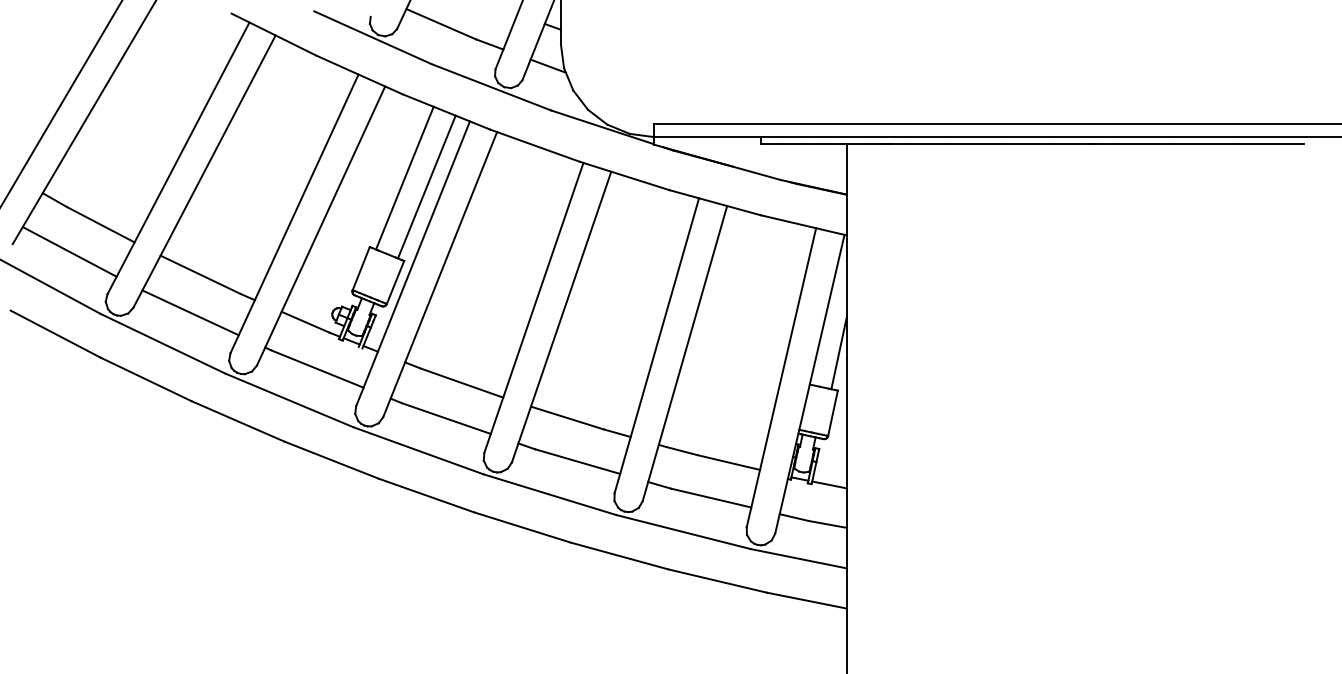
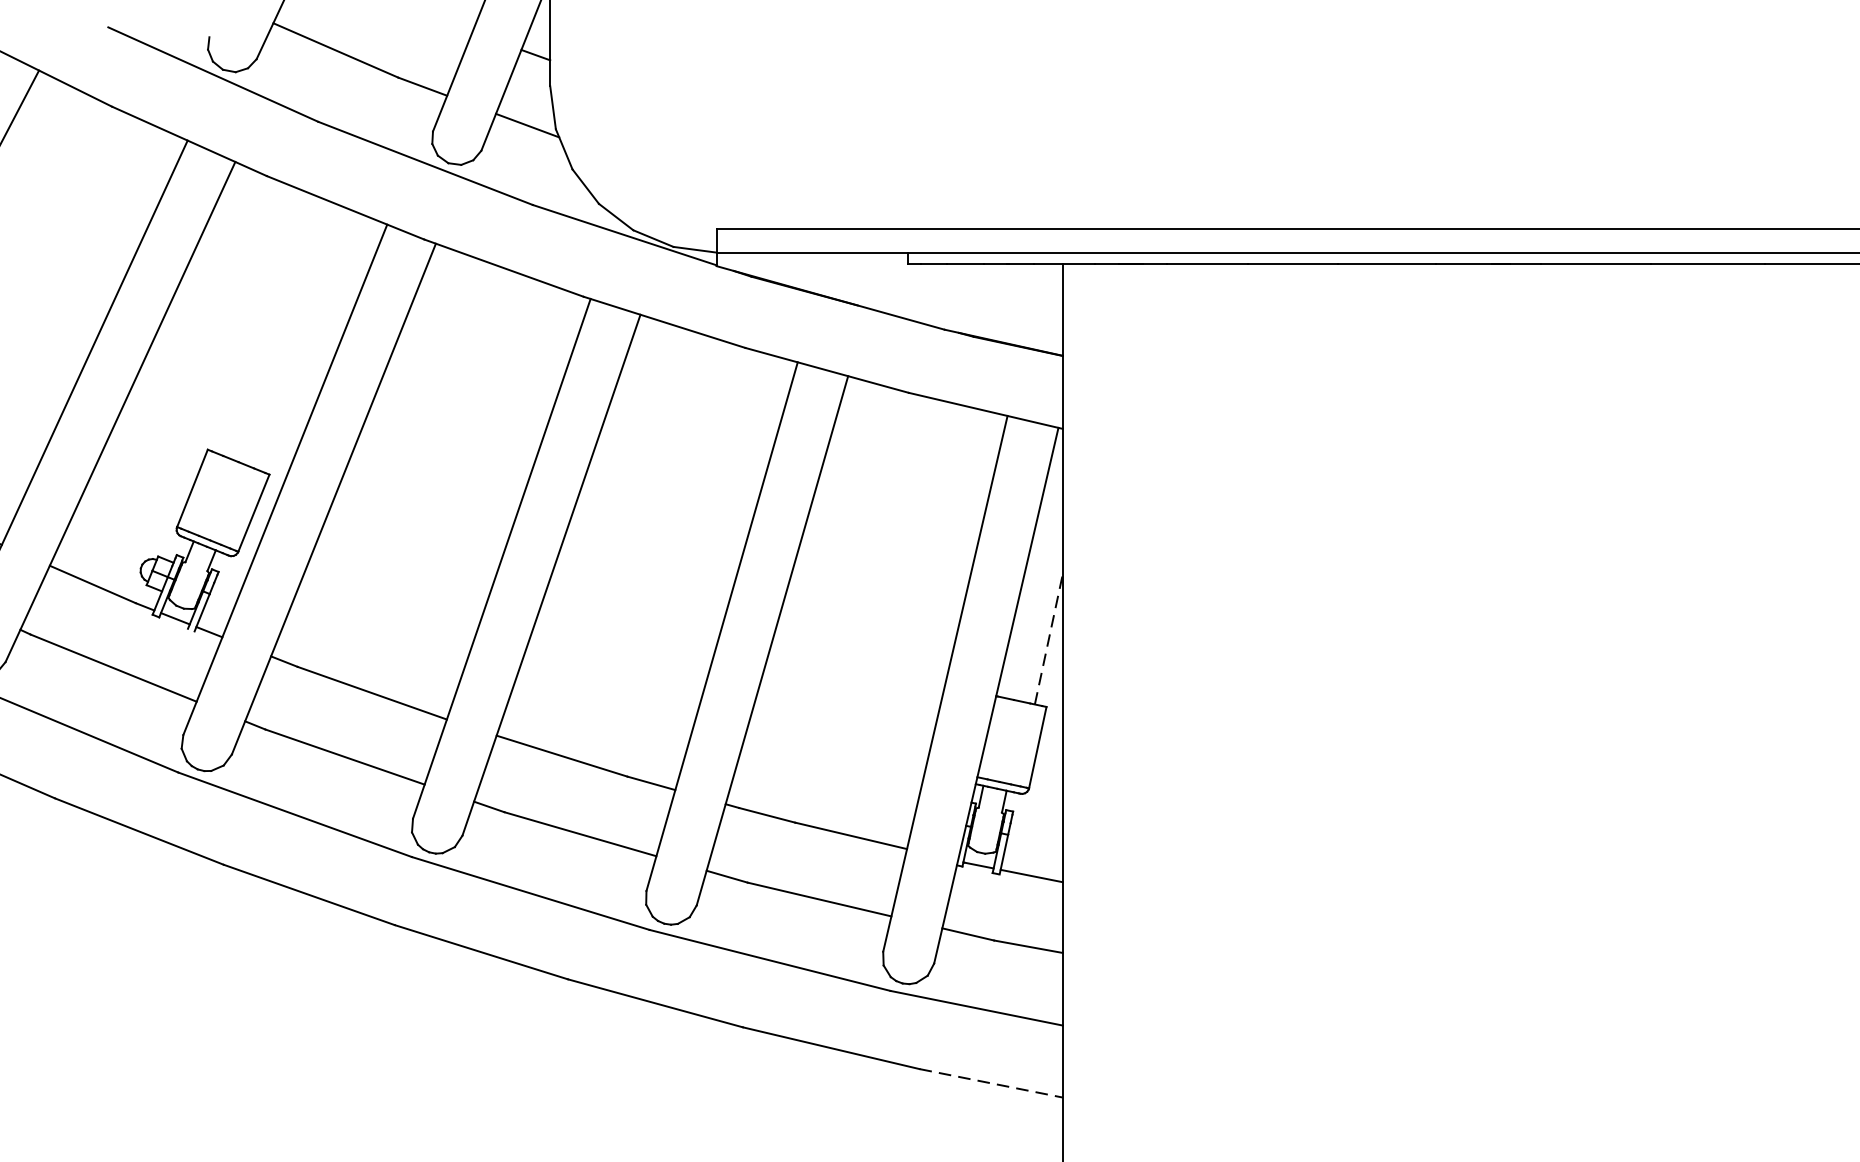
line: (404, 177) -> (269, 325), removed
line: (426, 186) -> (309, 341), removed
line: (839, 352) -> (1049, 638), solid -> dashed
line: (806, 600) -> (990, 1083), solid -> dashed

